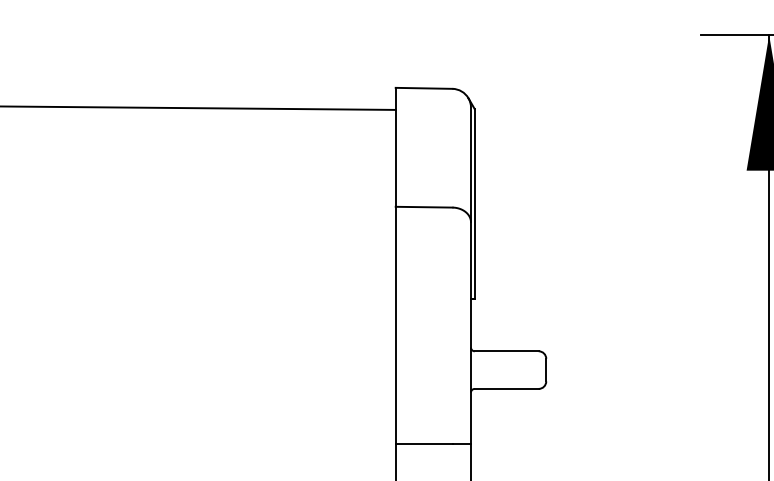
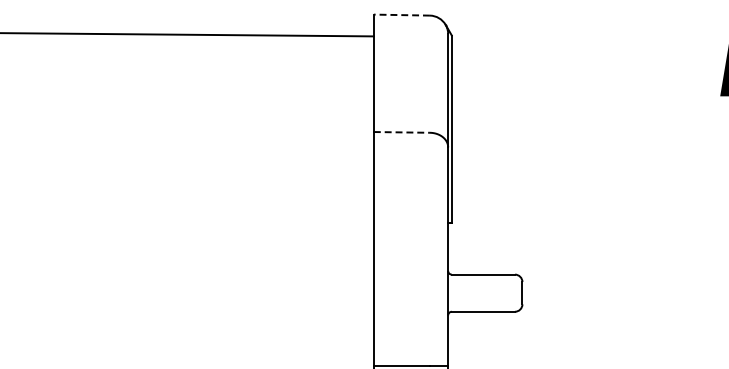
line: (423, 88) -> (401, 15), solid -> dashed
line: (424, 207) -> (402, 132), solid -> dashed

